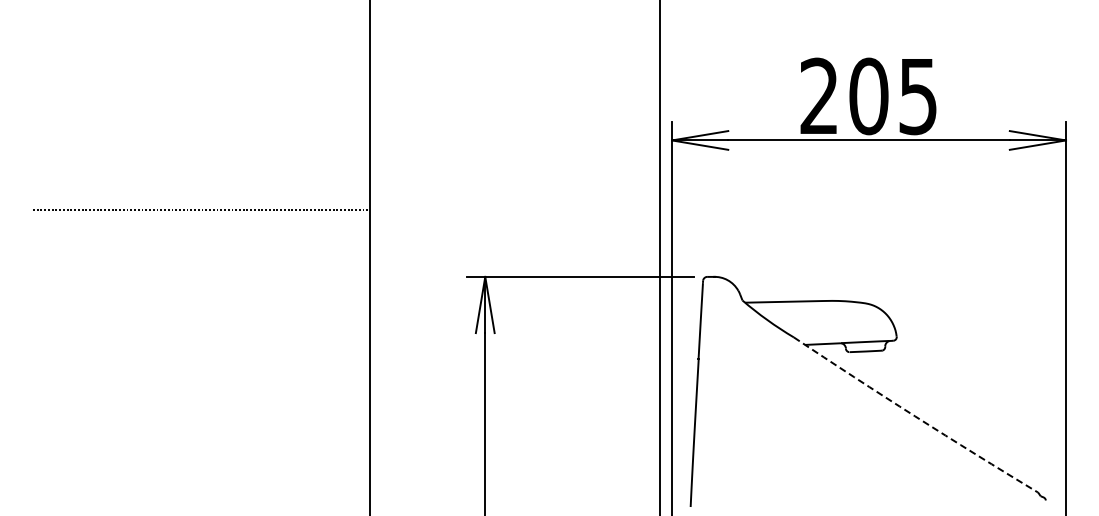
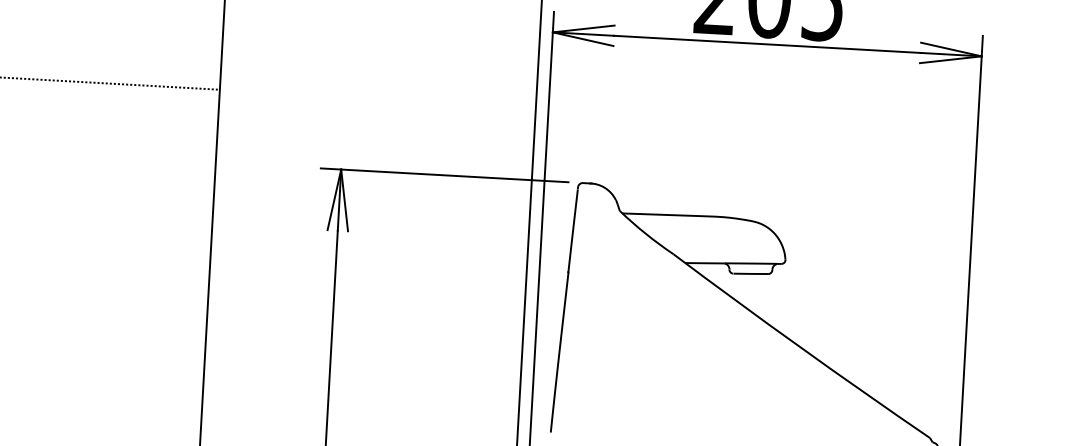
arc: (915, 416) -> (801, 347), dashed -> solid

